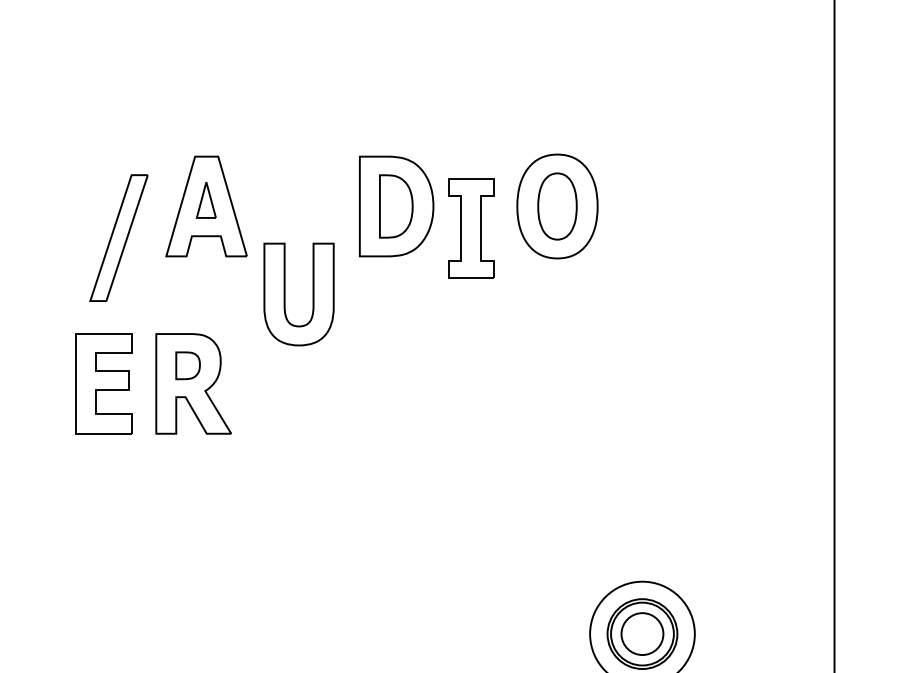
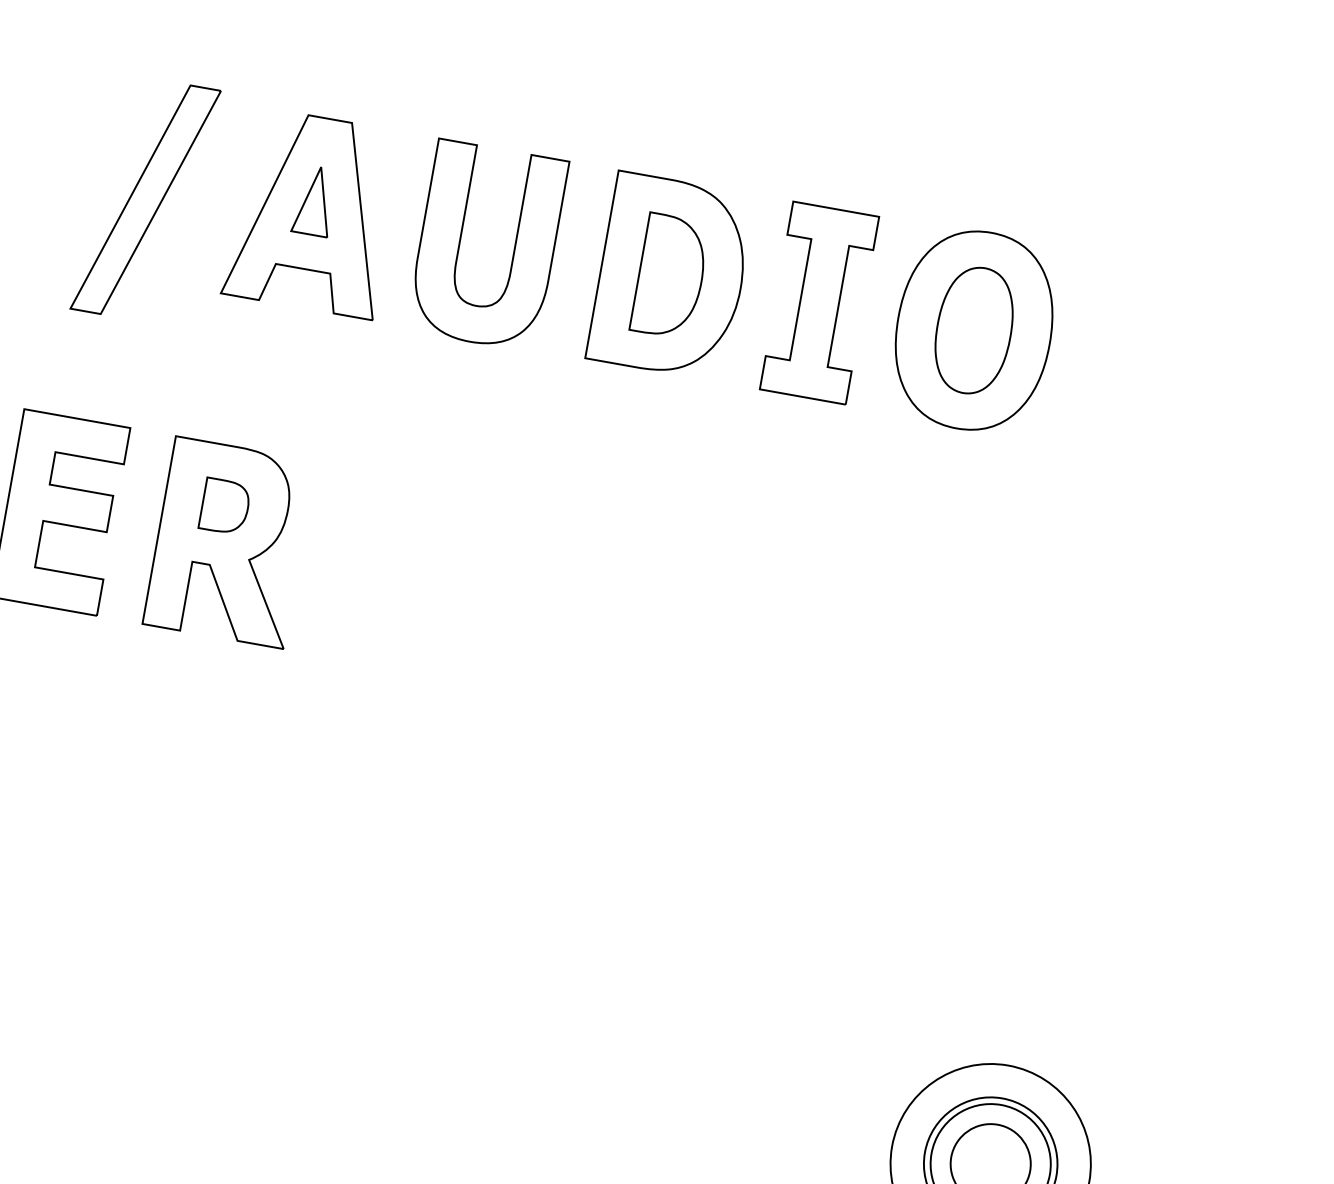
part: (471, 228) -> (819, 303), moved
part: (118, 237) -> (144, 198), moved
part: (285, 294) -> (461, 241), moved

